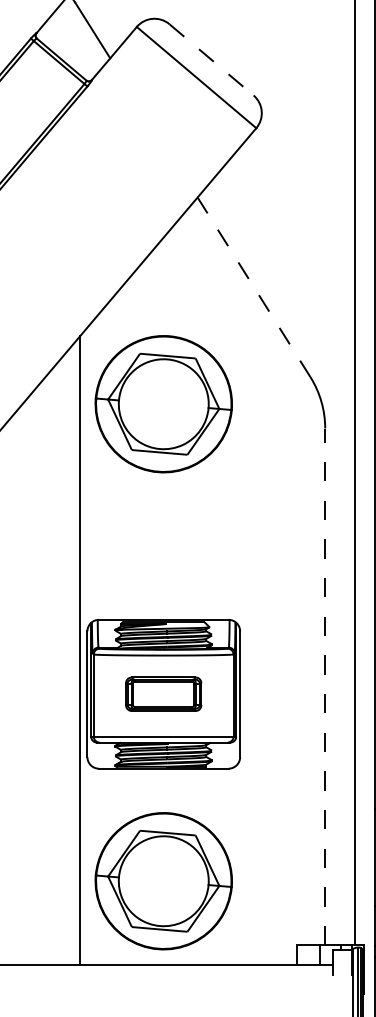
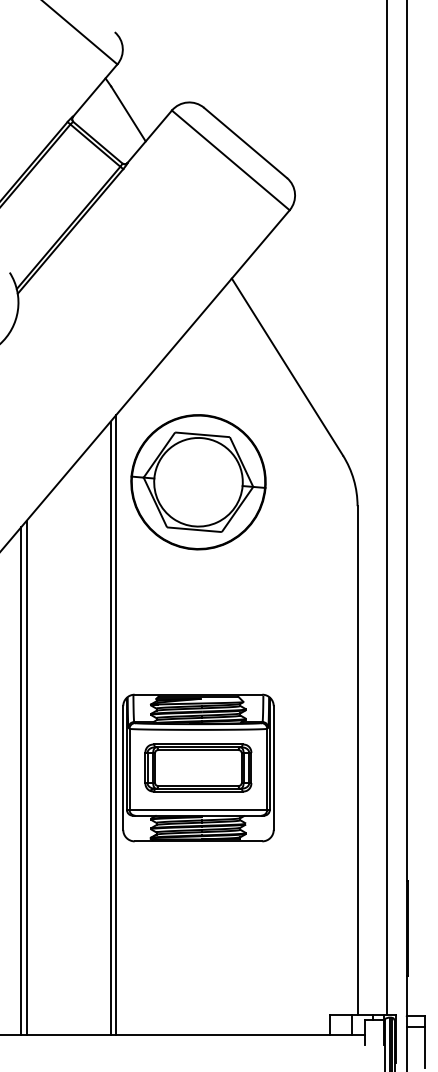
line: (211, 60) -> (245, 143), dashed -> solid
line: (254, 286) -> (287, 366), dashed -> solid
line: (74, 653) -> (110, 727), added
line: (325, 686) -> (357, 760), dashed -> solid
part: (163, 693) -> (198, 767), size x1.43
part: (163, 881) -> (198, 952), removed

